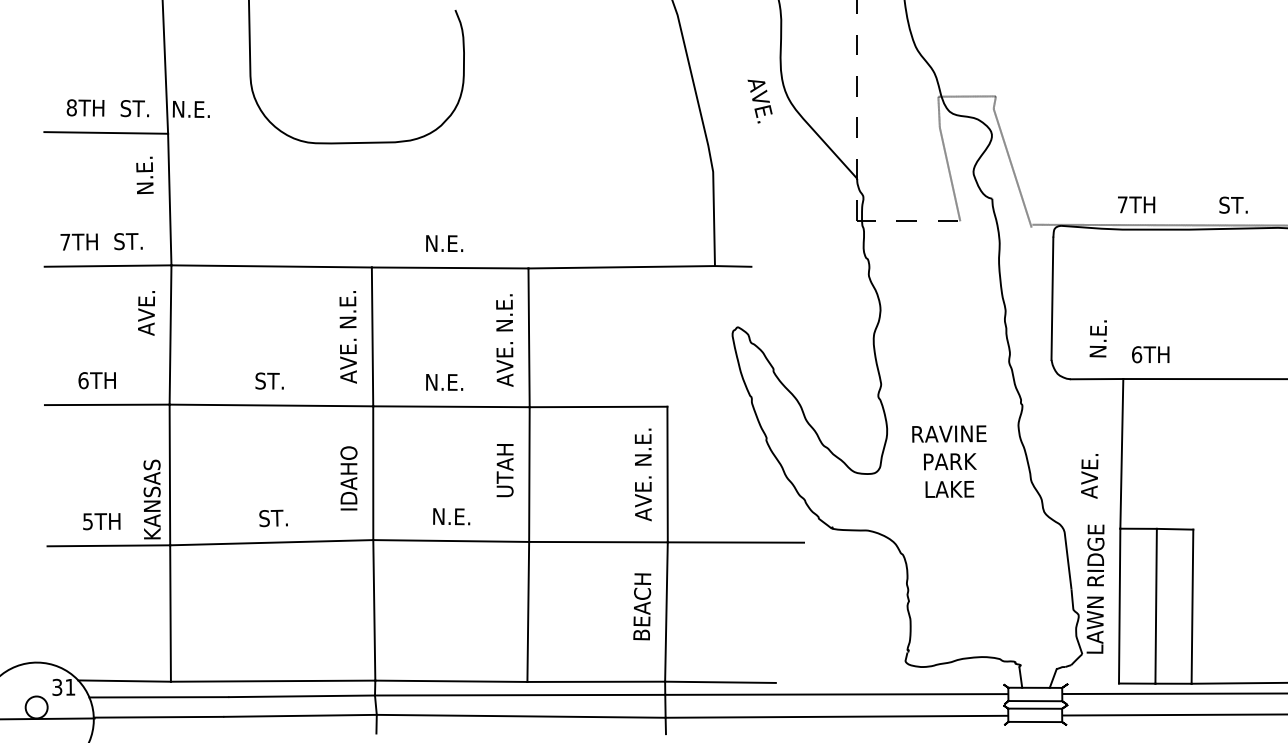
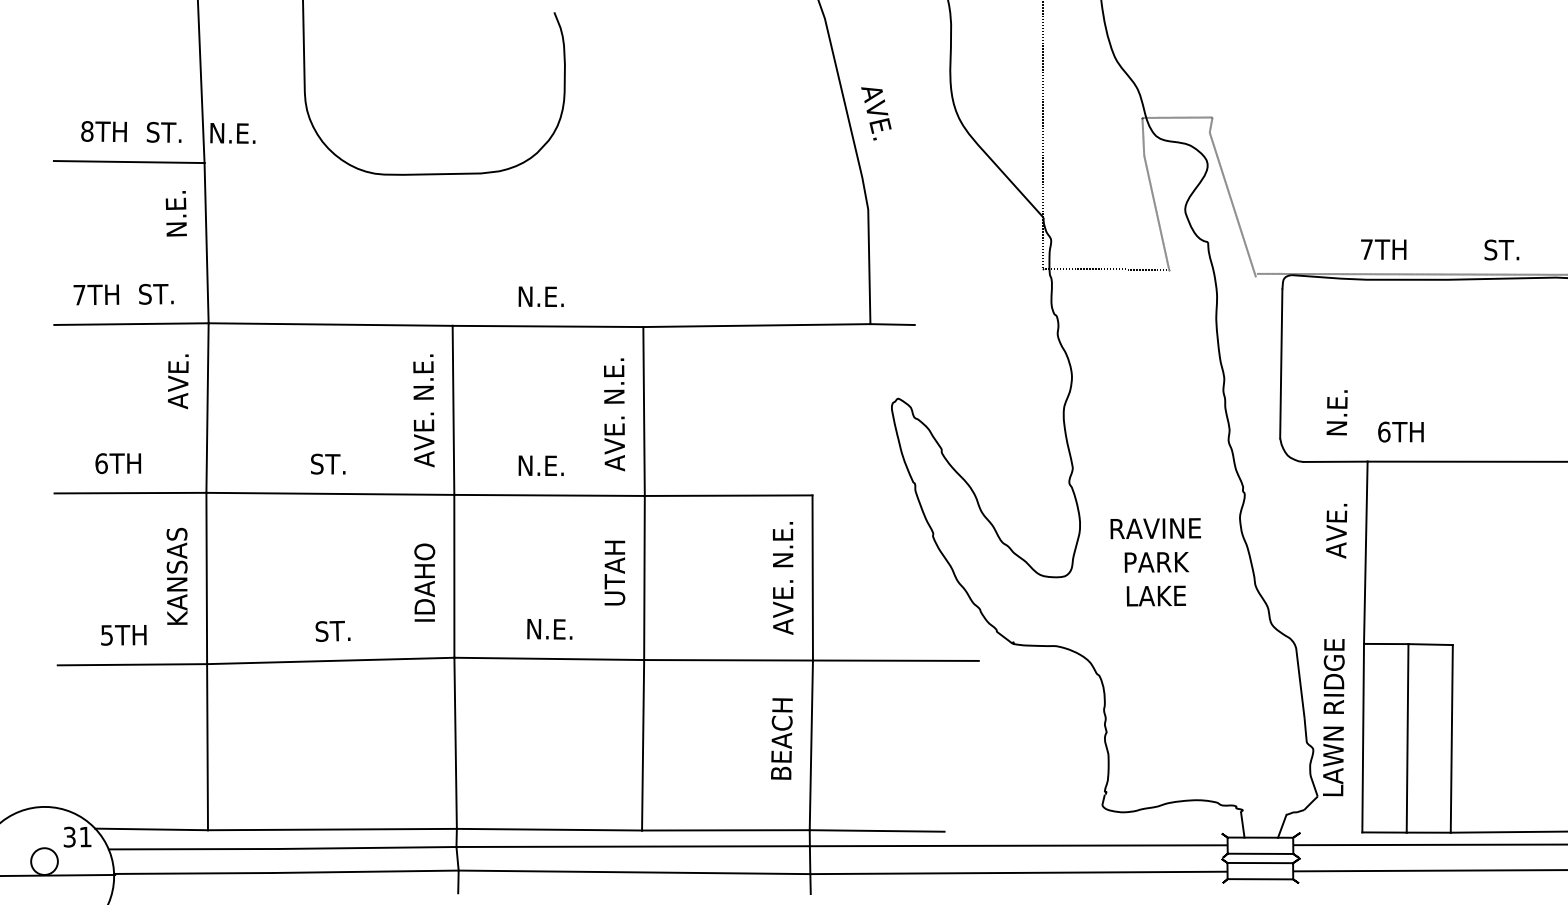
text: (760, 101) -> (876, 113), moved
text: (1089, 476) -> (1336, 531), moved
text: (151, 498) -> (176, 575), moved

